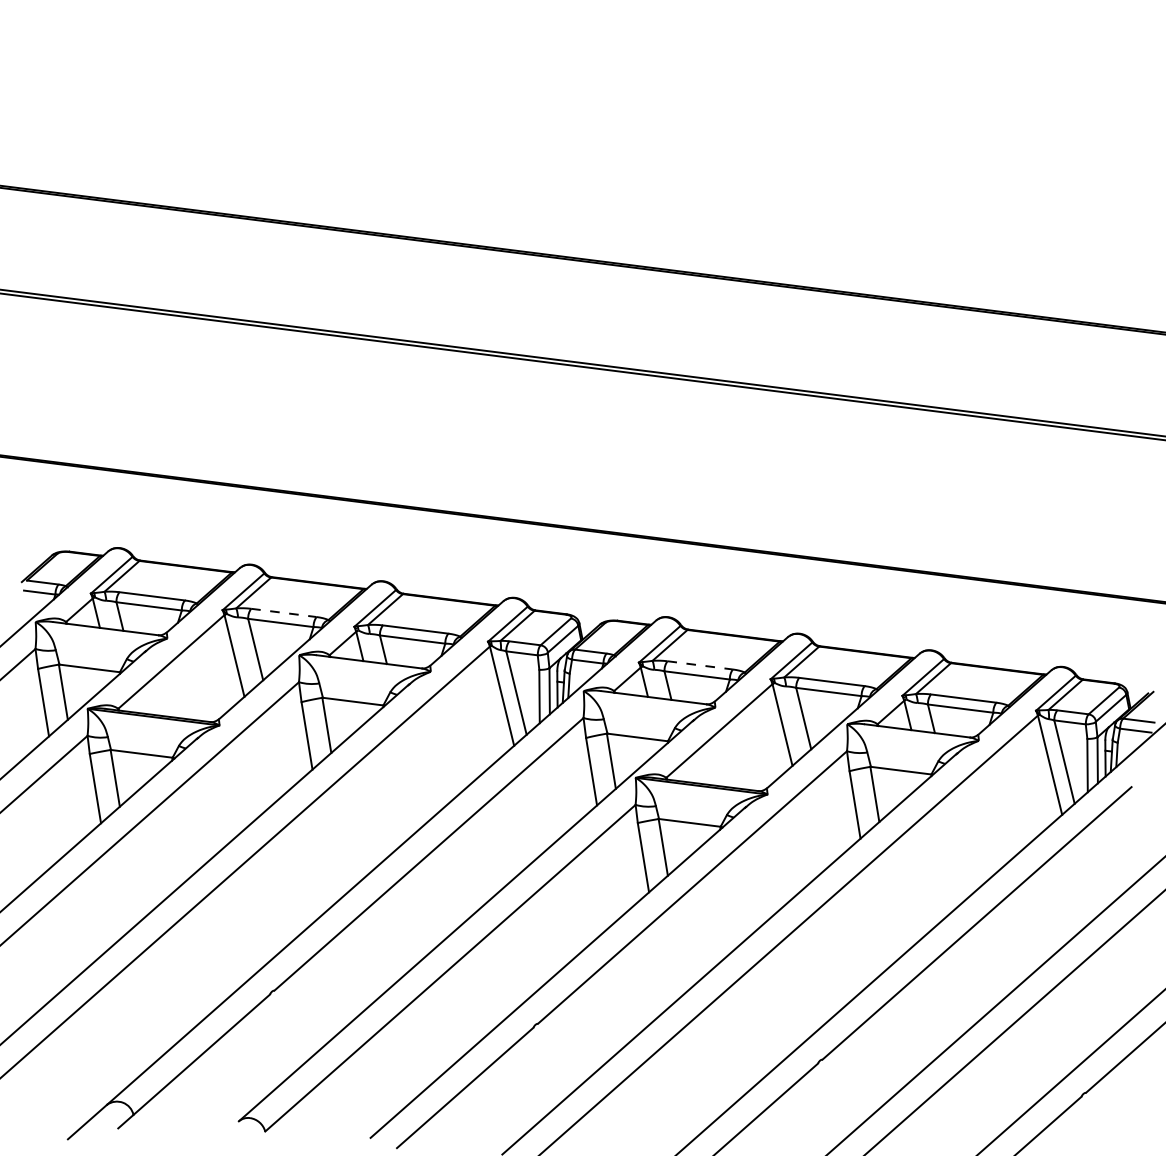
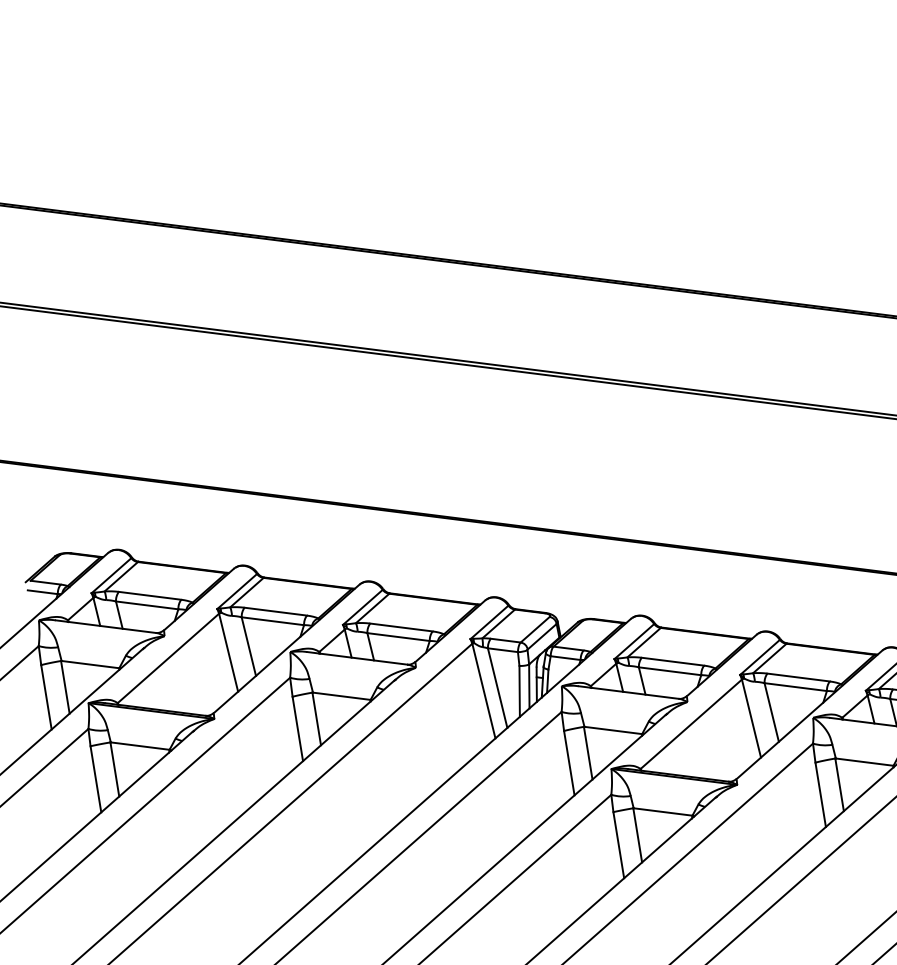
line: (283, 612) -> (275, 611), dashed -> solid
line: (700, 665) -> (673, 661), dashed -> solid

